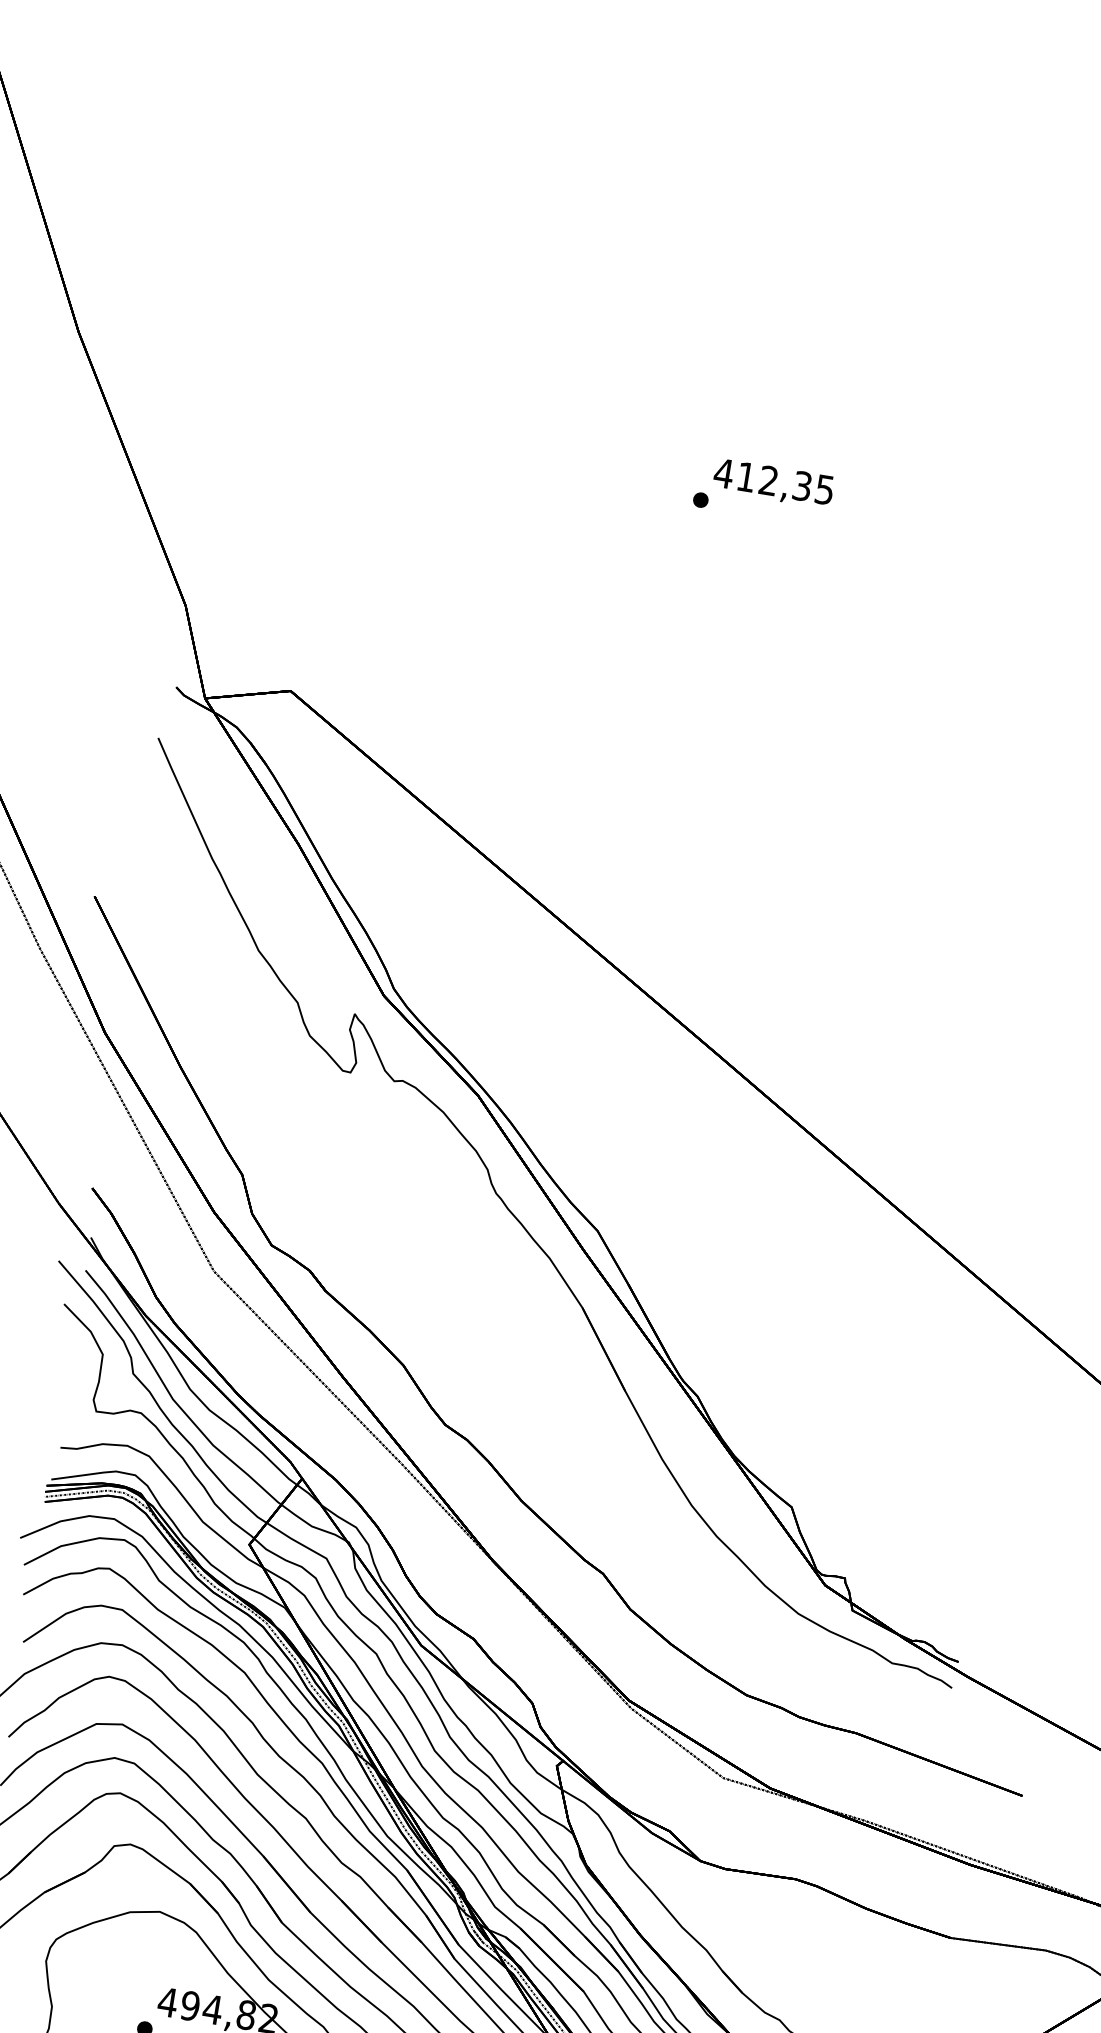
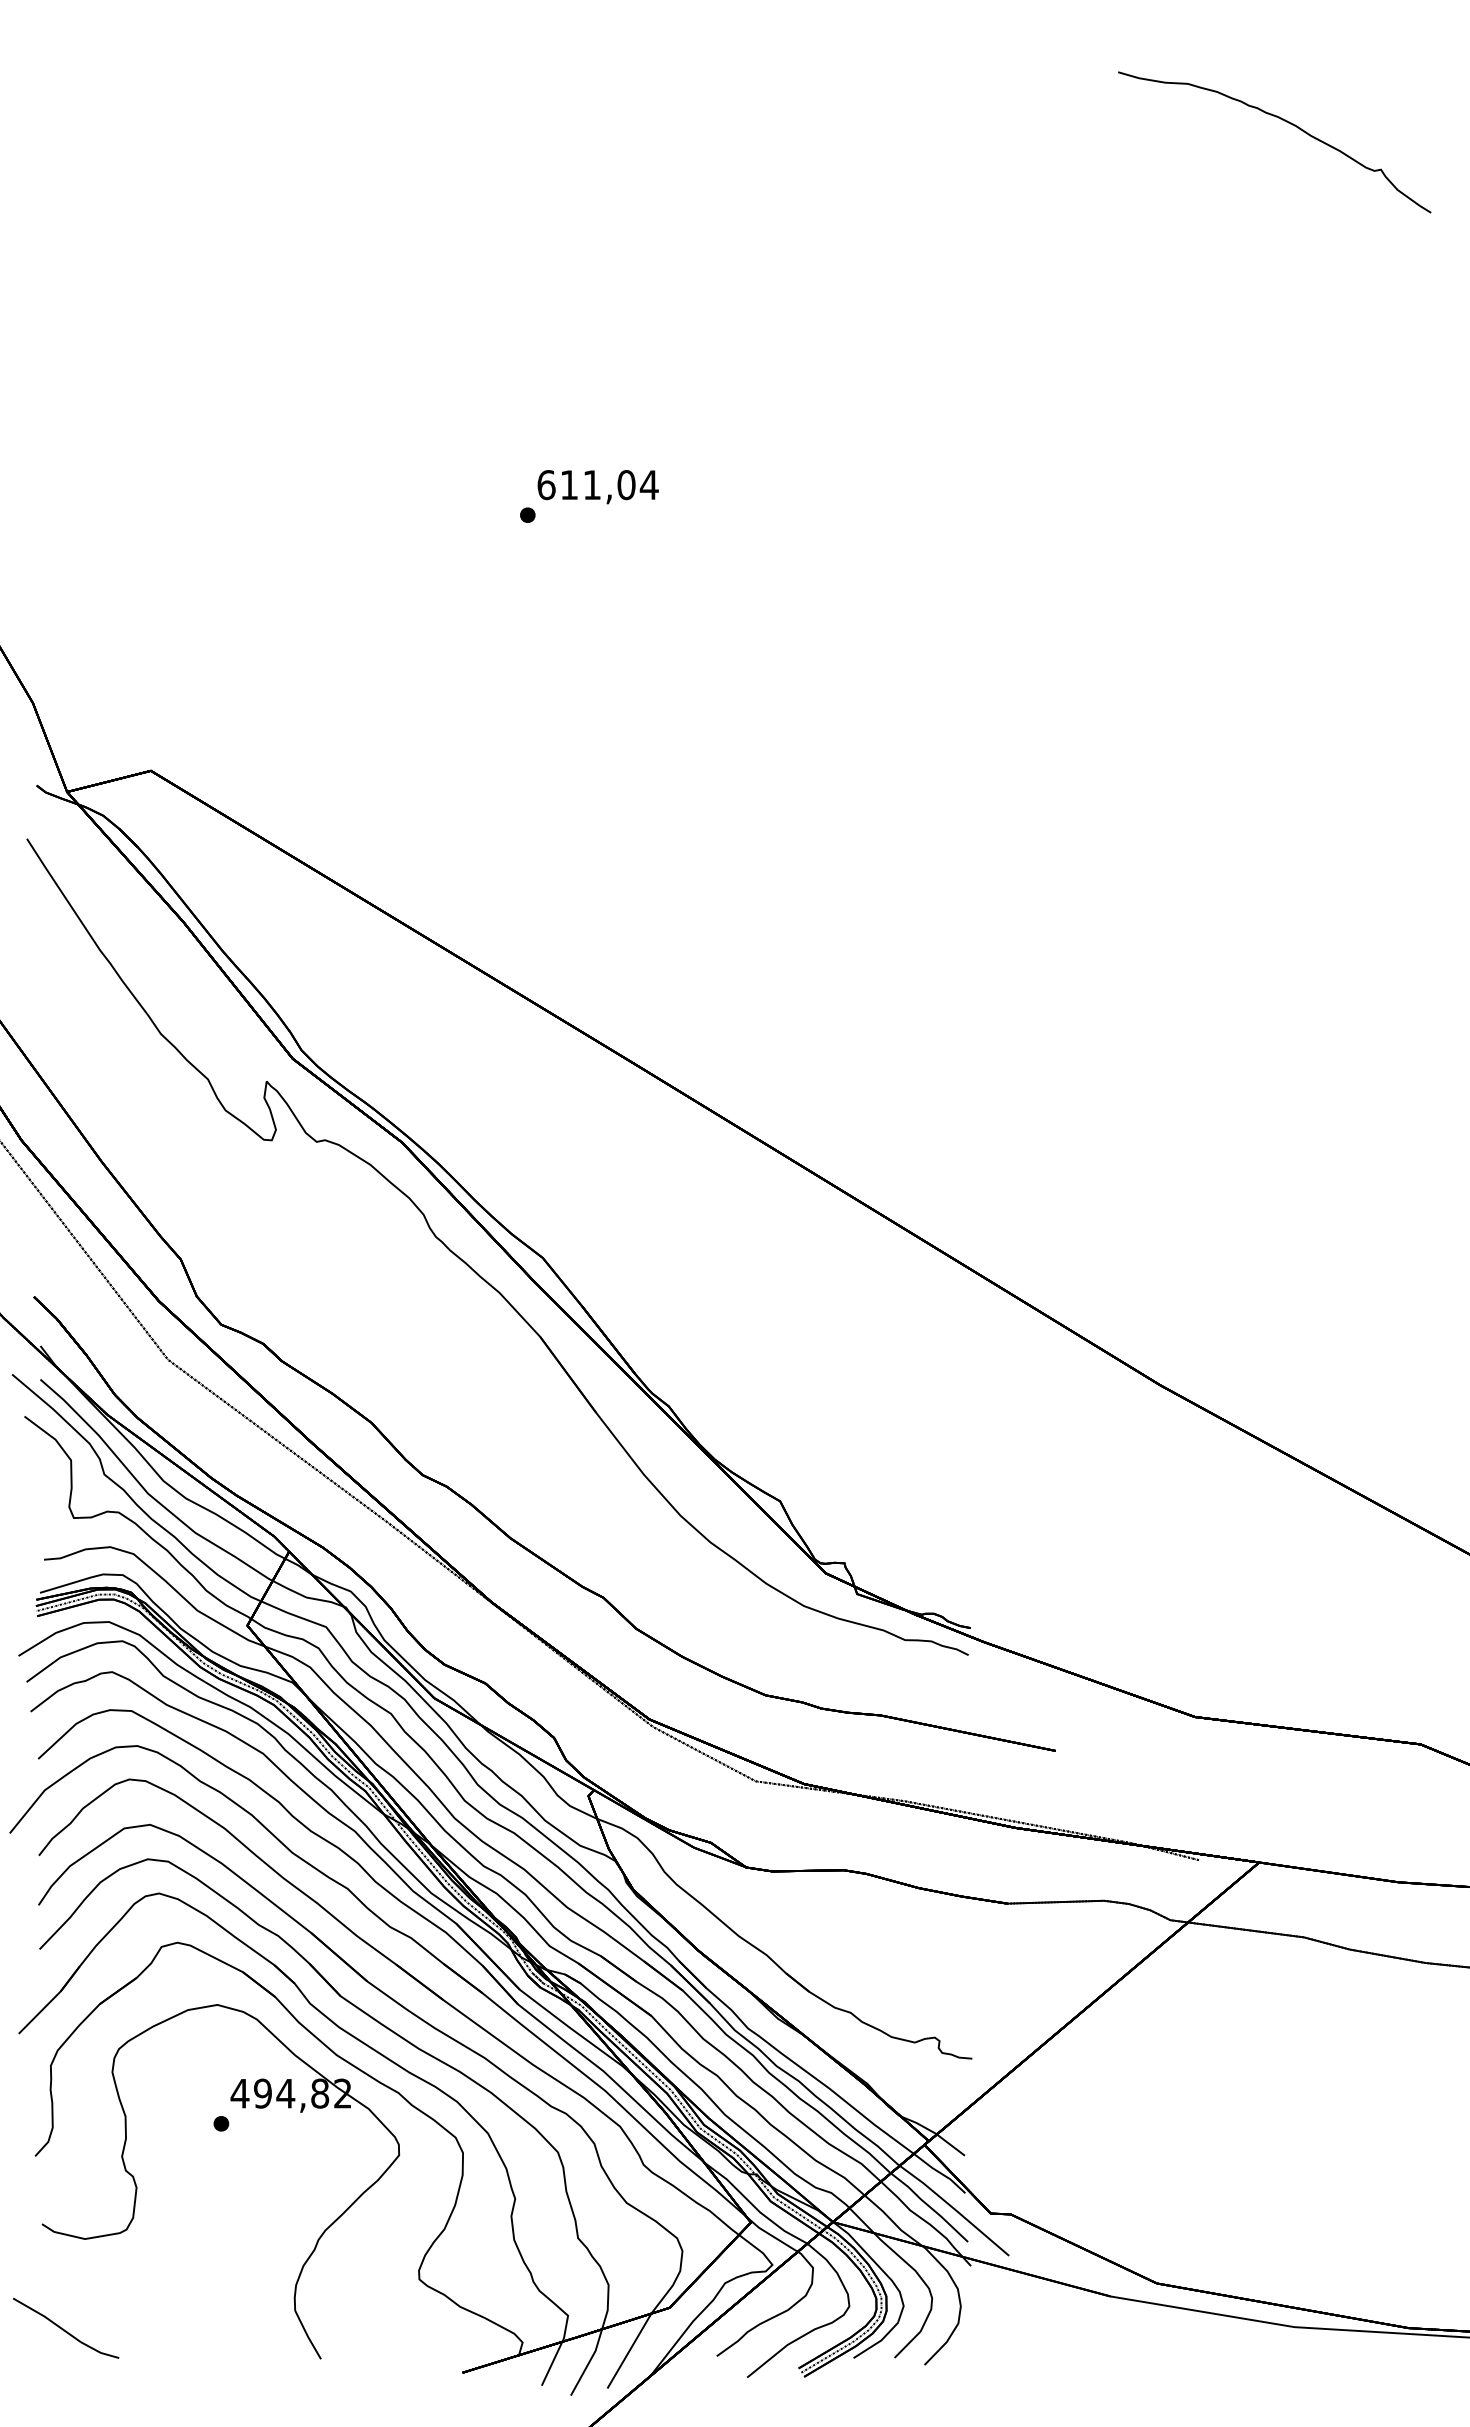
text: (773, 482) -> (597, 485), 412,35 -> 611,04

